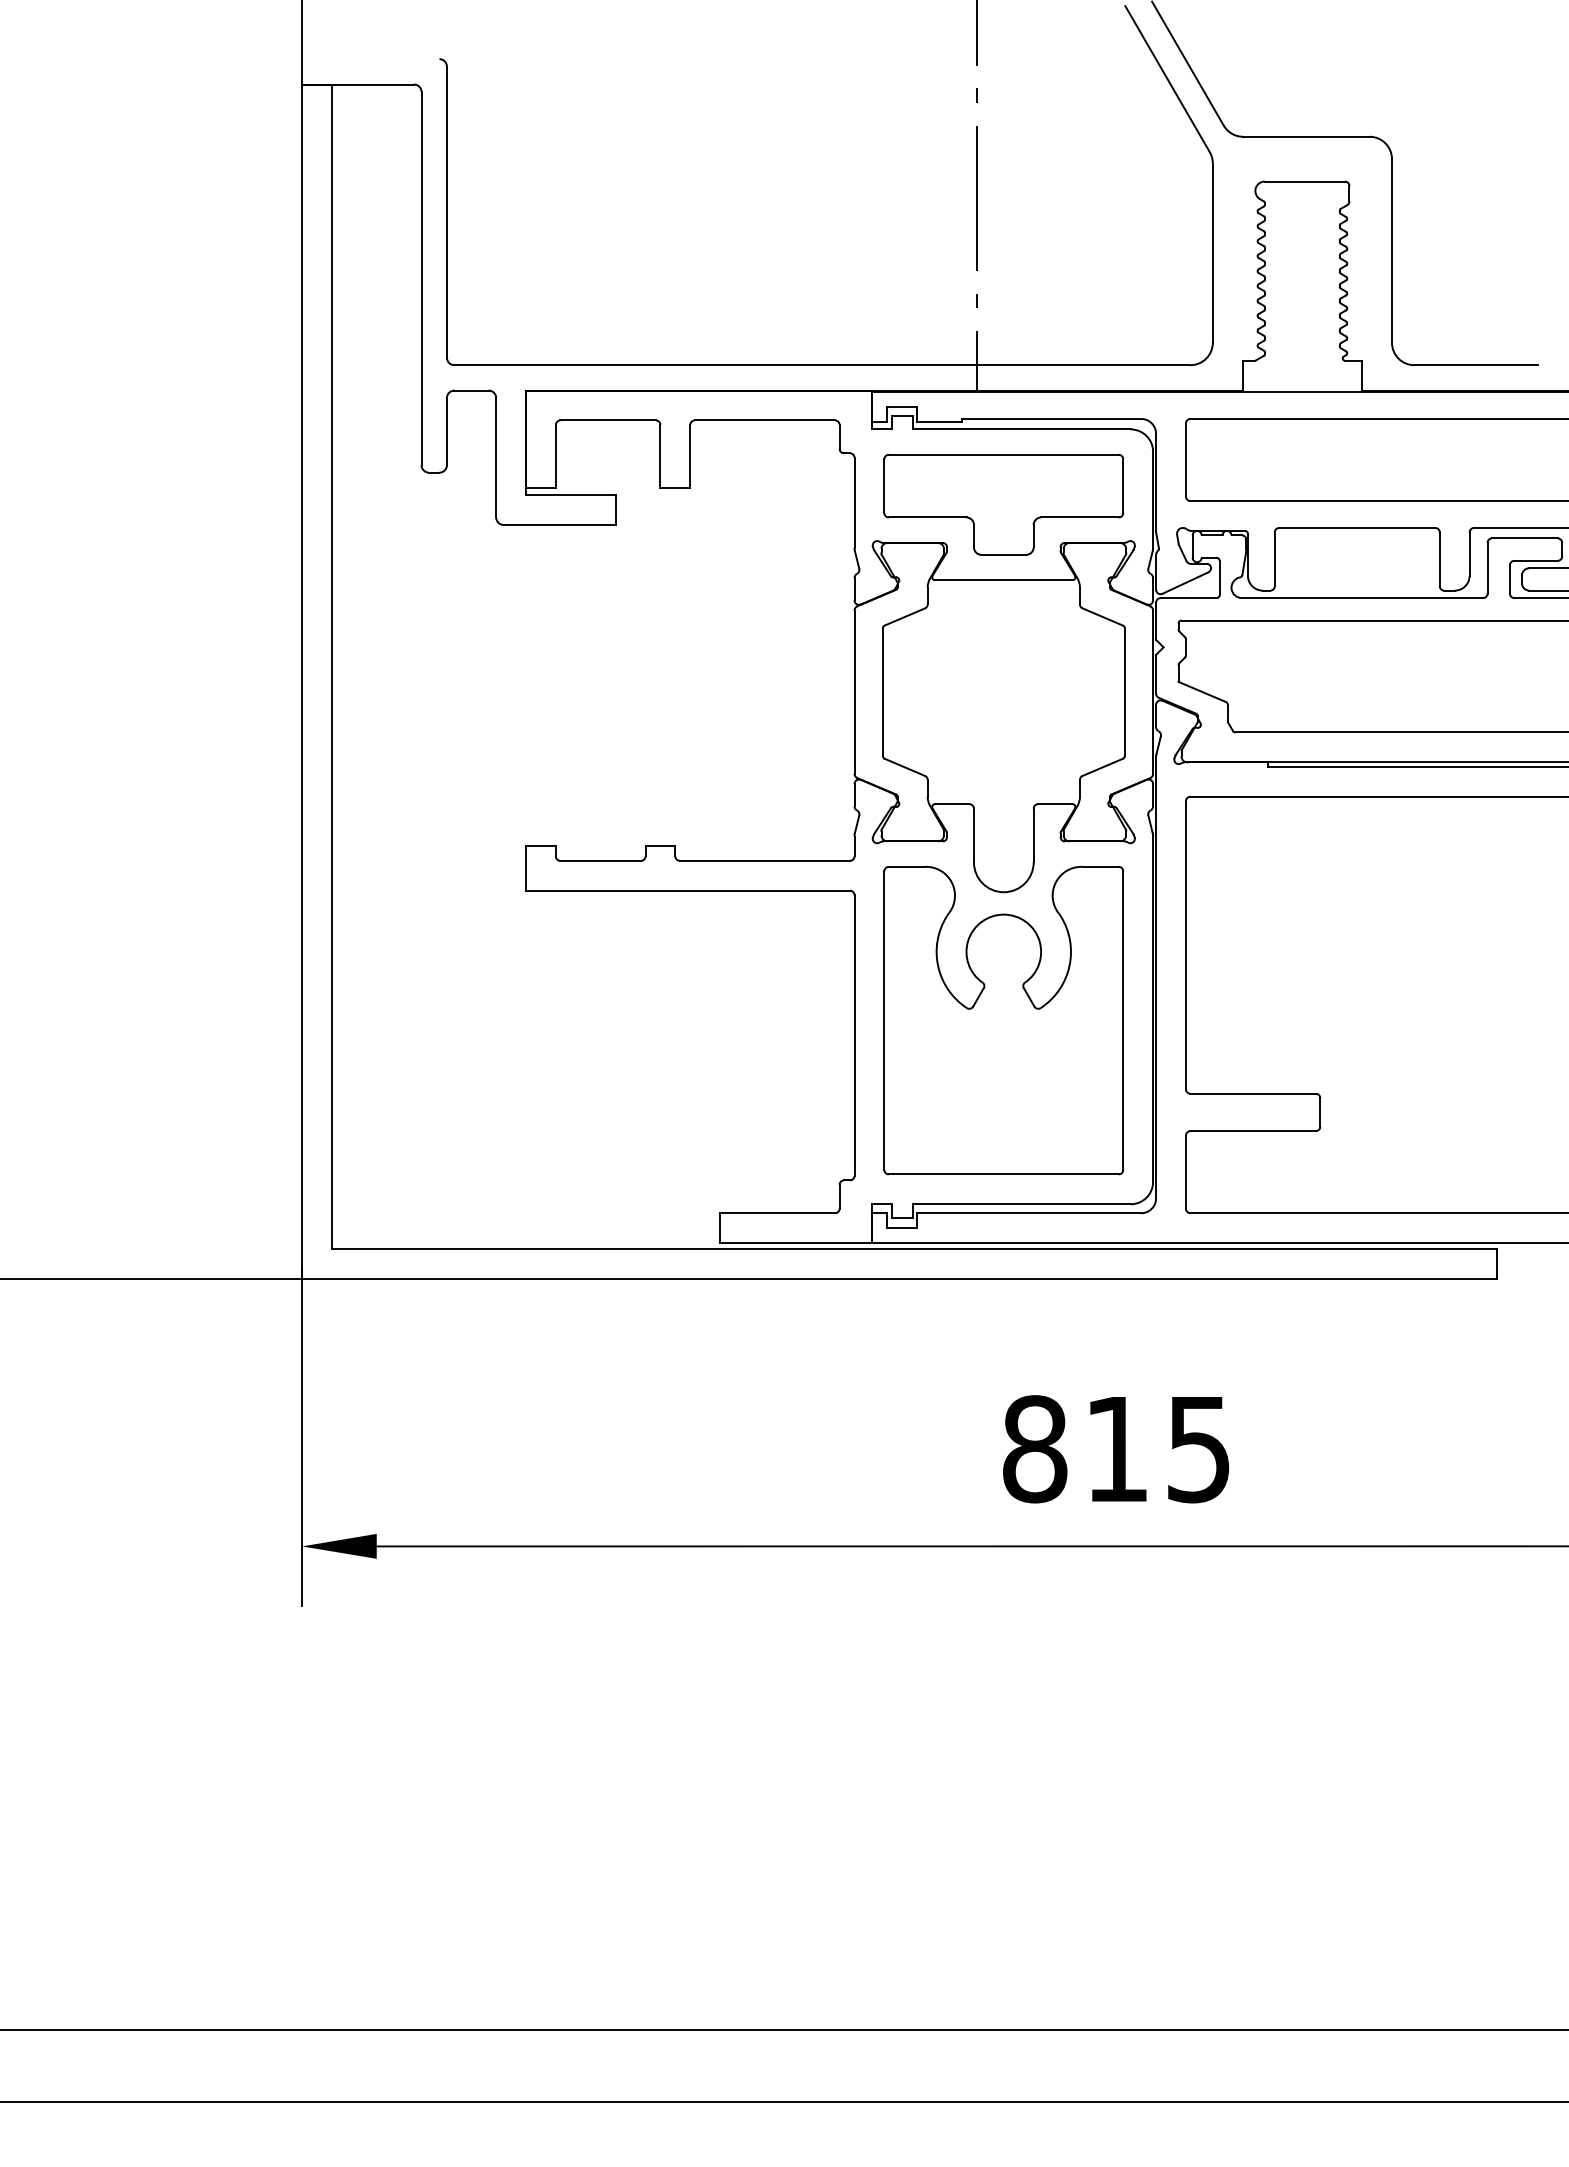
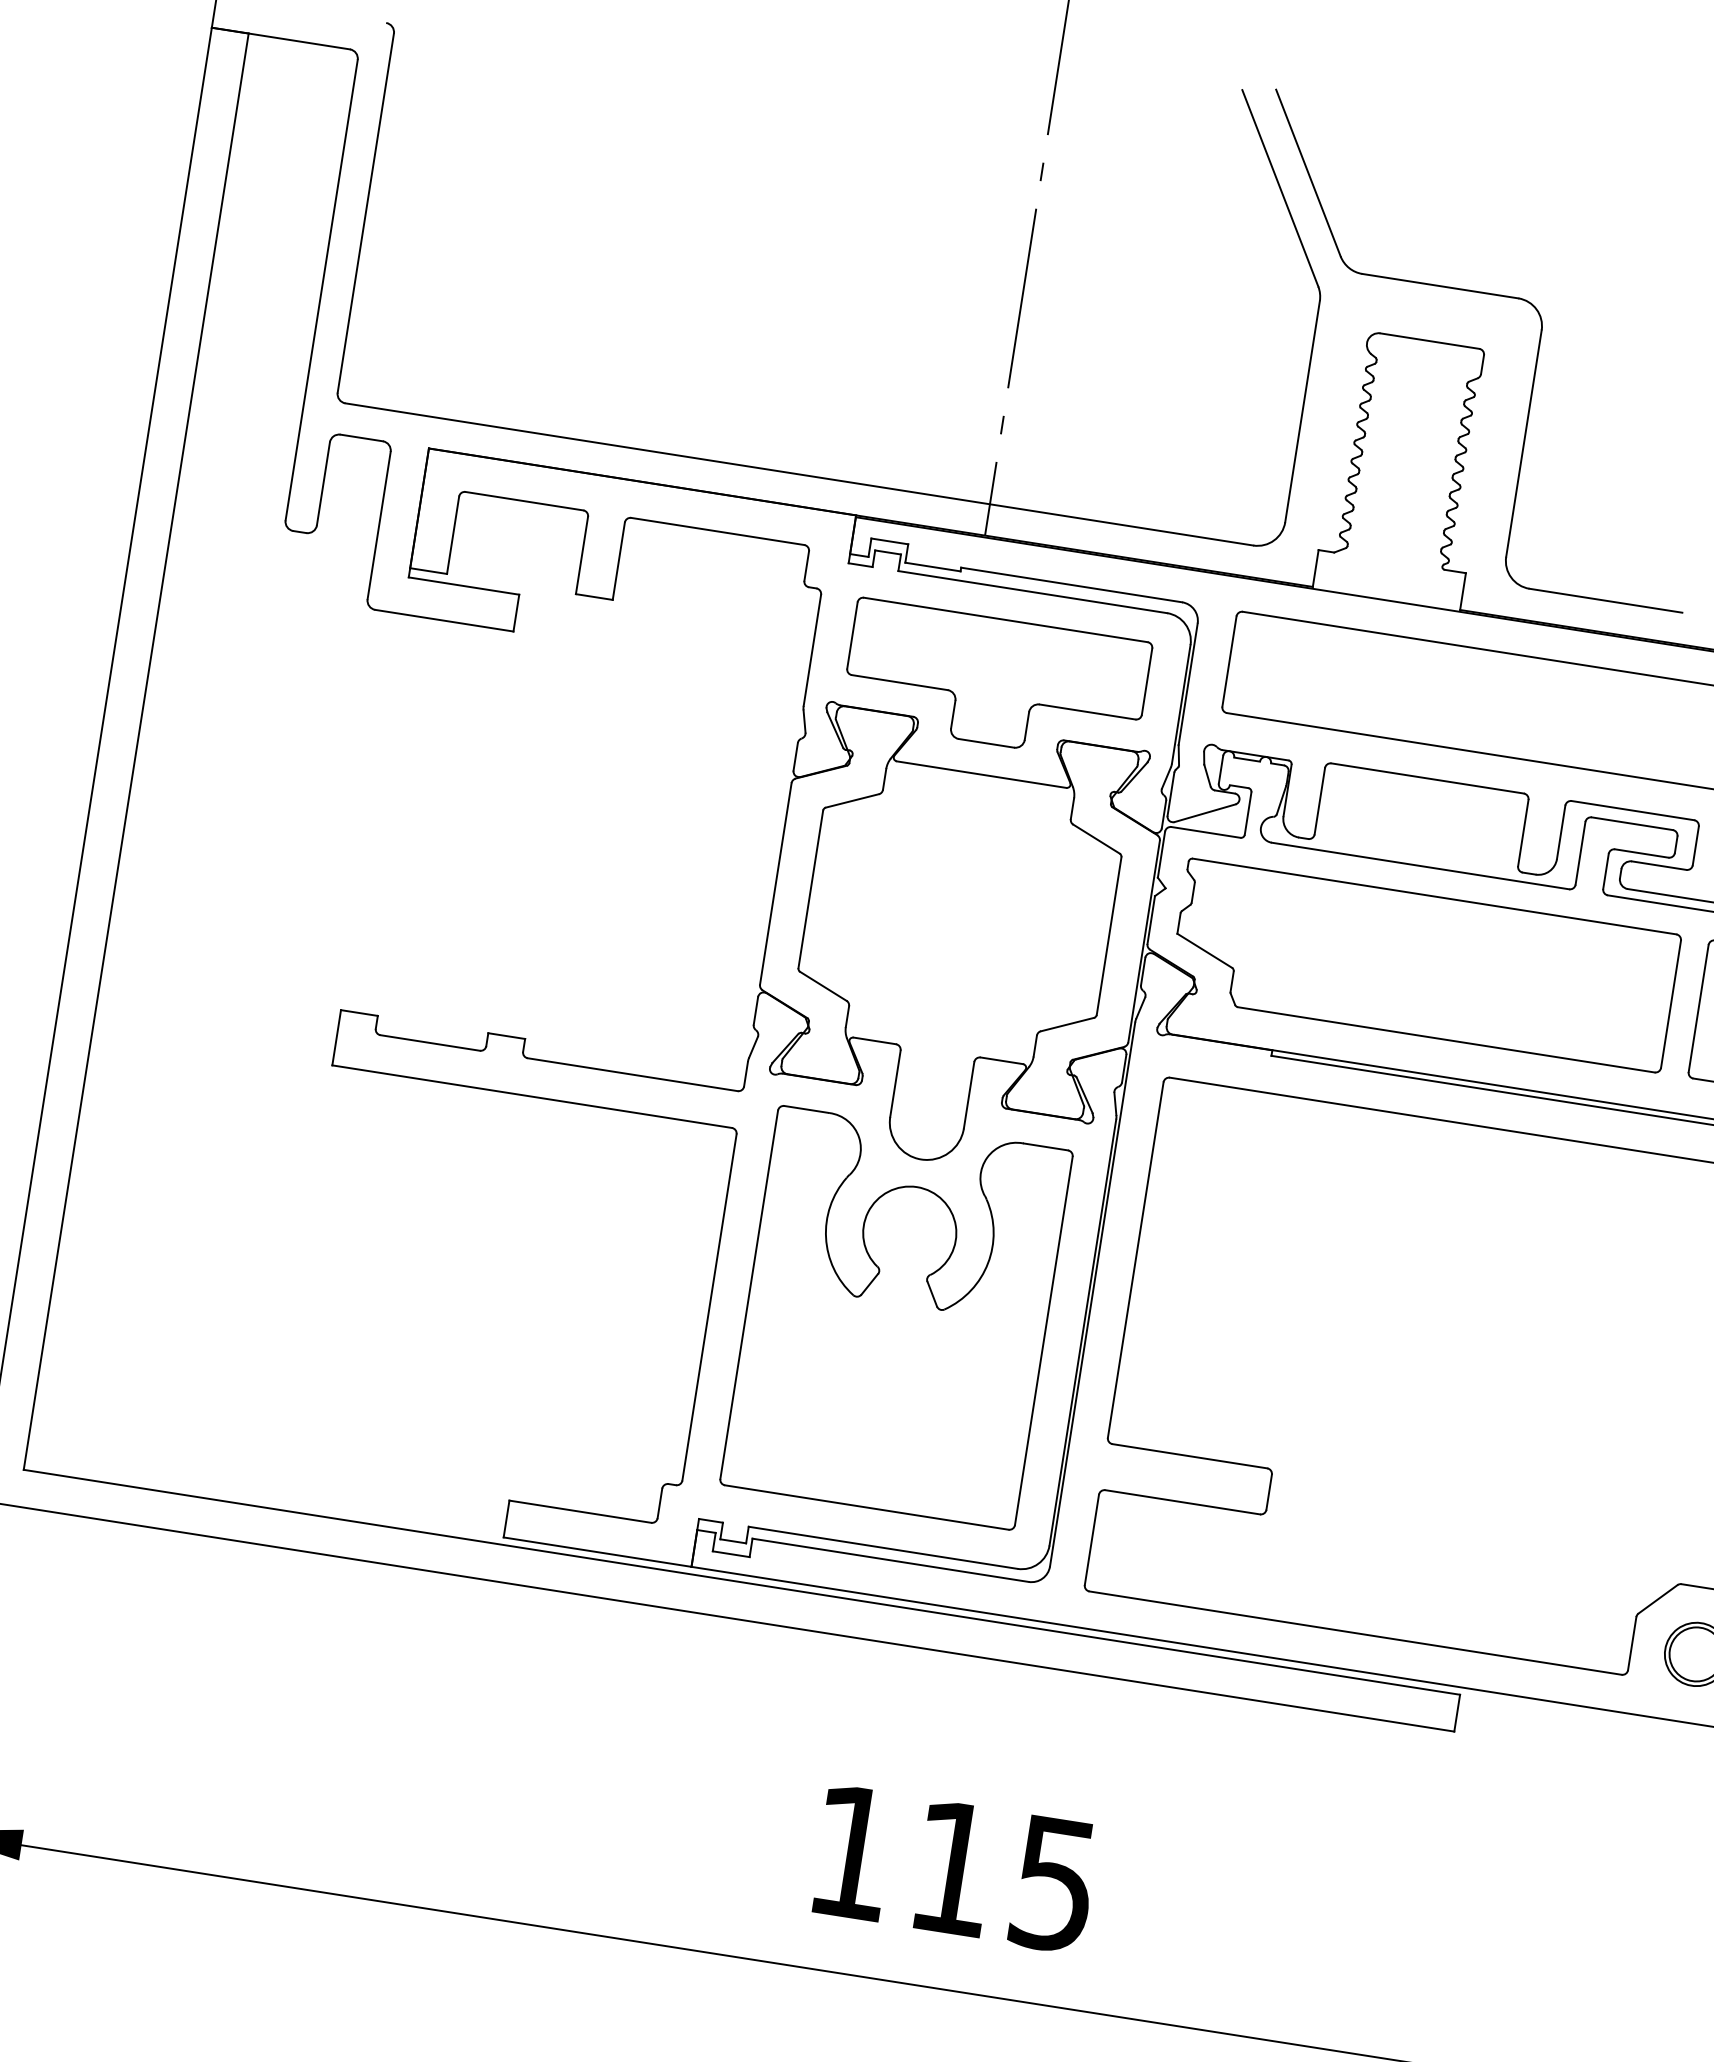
text: (1035, 1449) -> (852, 1852), 815 -> 115

